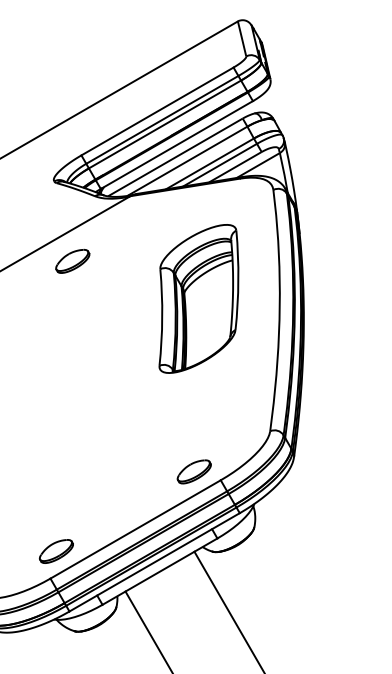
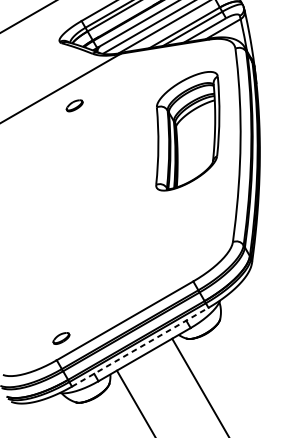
part: (72, 260) -> (74, 105), size x0.6
part: (198, 298) -> (187, 130), moved
part: (193, 471) -> (171, 274), removed
part: (55, 551) -> (60, 338), size x0.6
line: (155, 562) -> (140, 347), solid -> dashed

